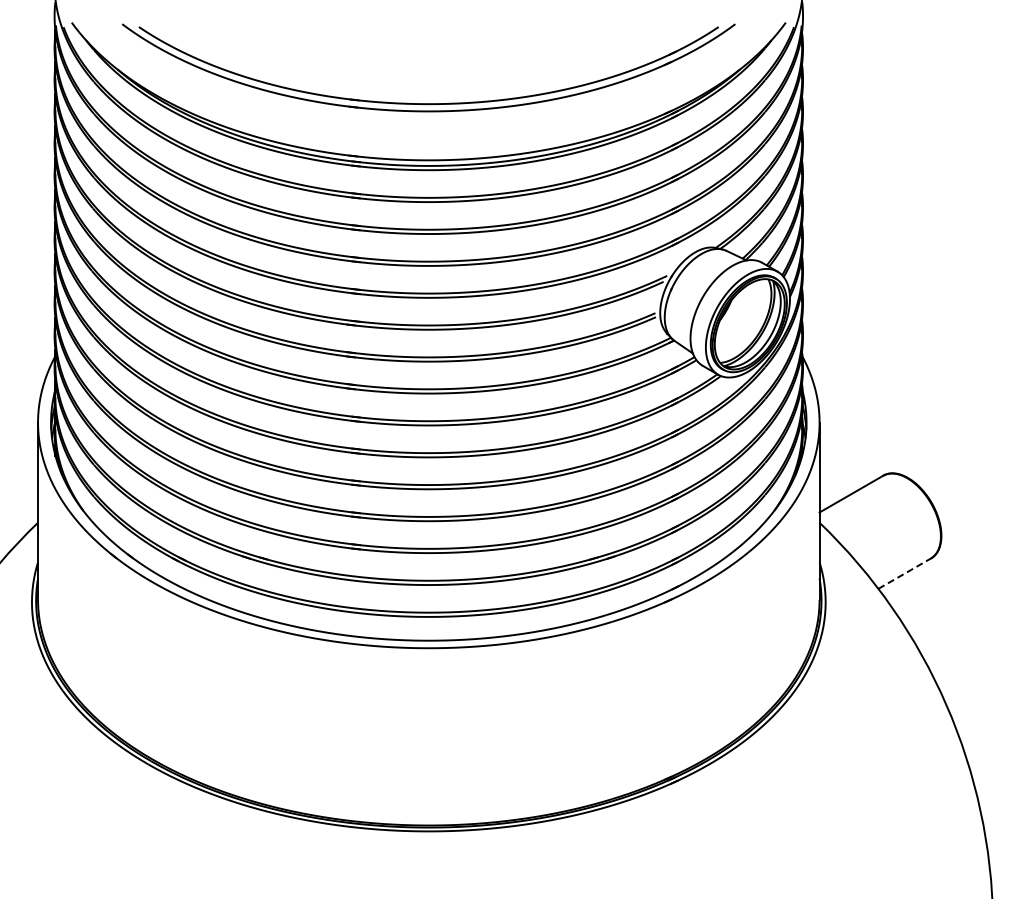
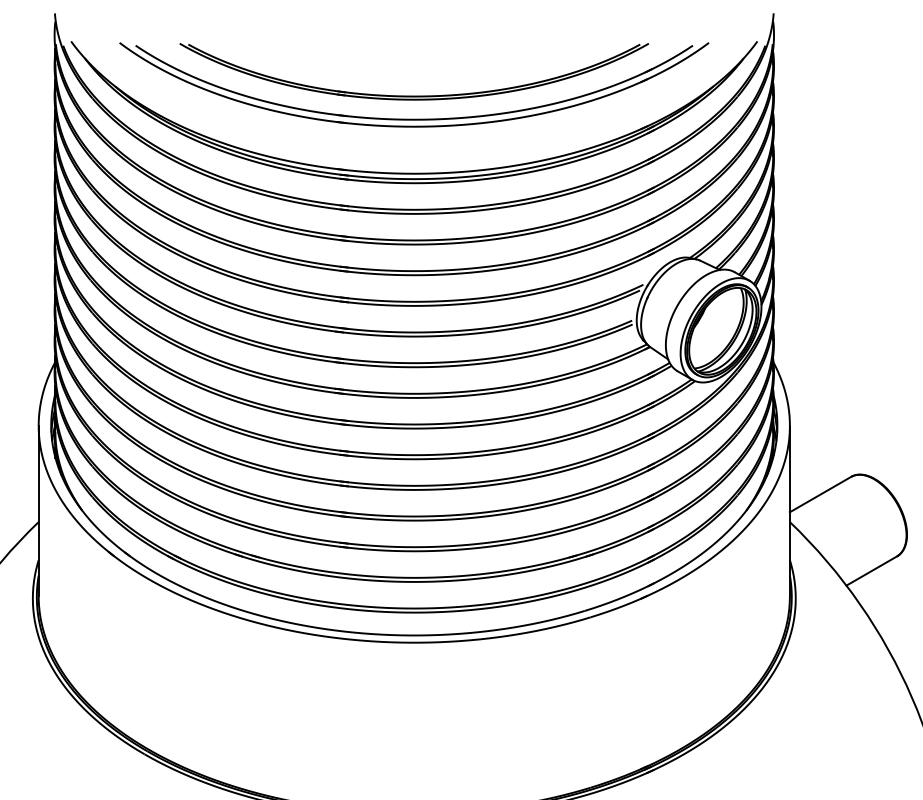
part: (428, 79) -> (414, 96), added
line: (905, 573) -> (872, 570), dashed -> solid

